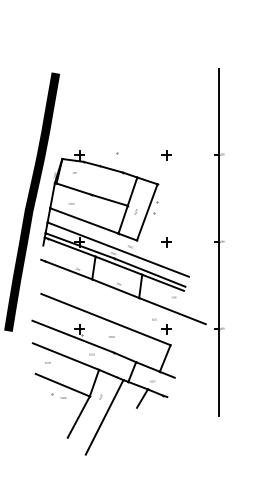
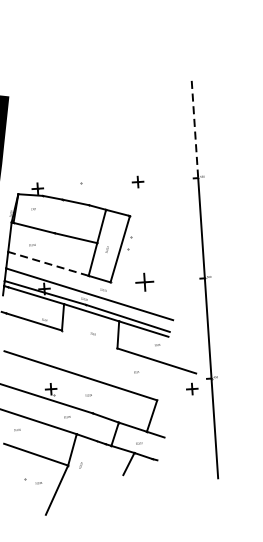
line: (218, 111) -> (194, 127), solid -> dashed
line: (83, 220) -> (47, 263), solid -> dashed
part: (166, 242) -> (144, 282), size x1.6
line: (115, 288) -> (89, 339), removed
part: (166, 329) -> (192, 389), moved
part: (58, 395) -> (32, 480), moved
line: (104, 417) -> (86, 488), removed

